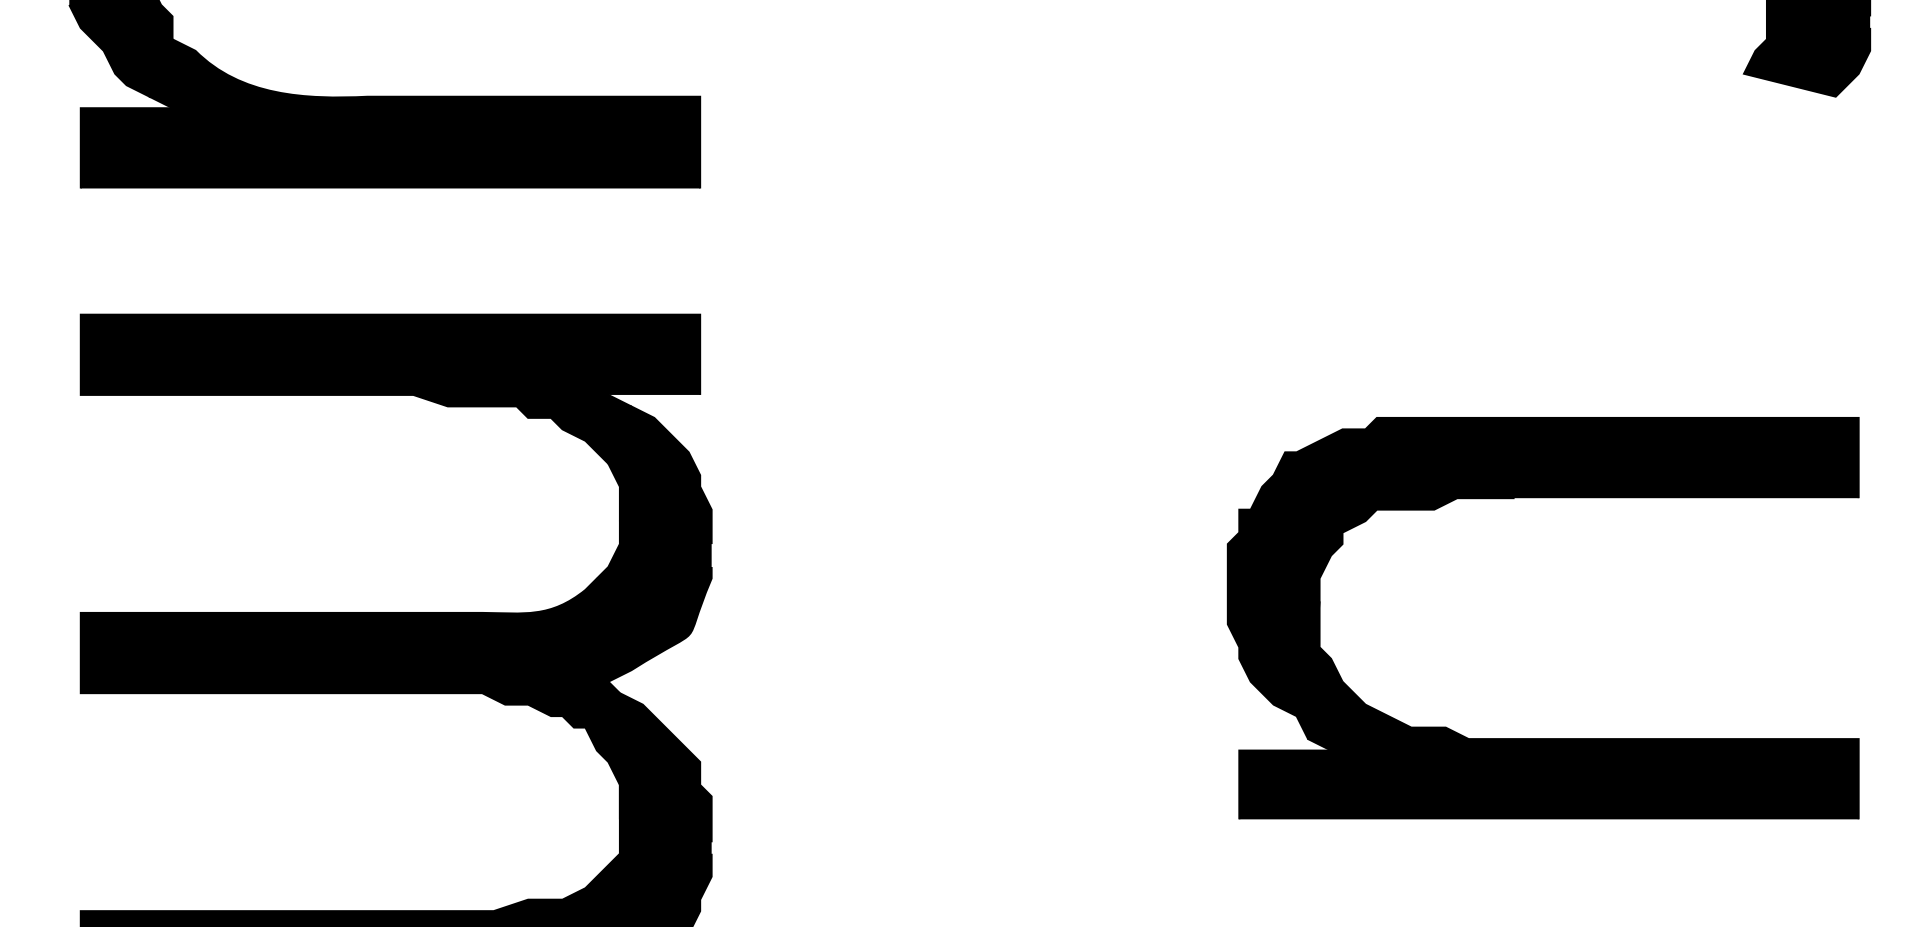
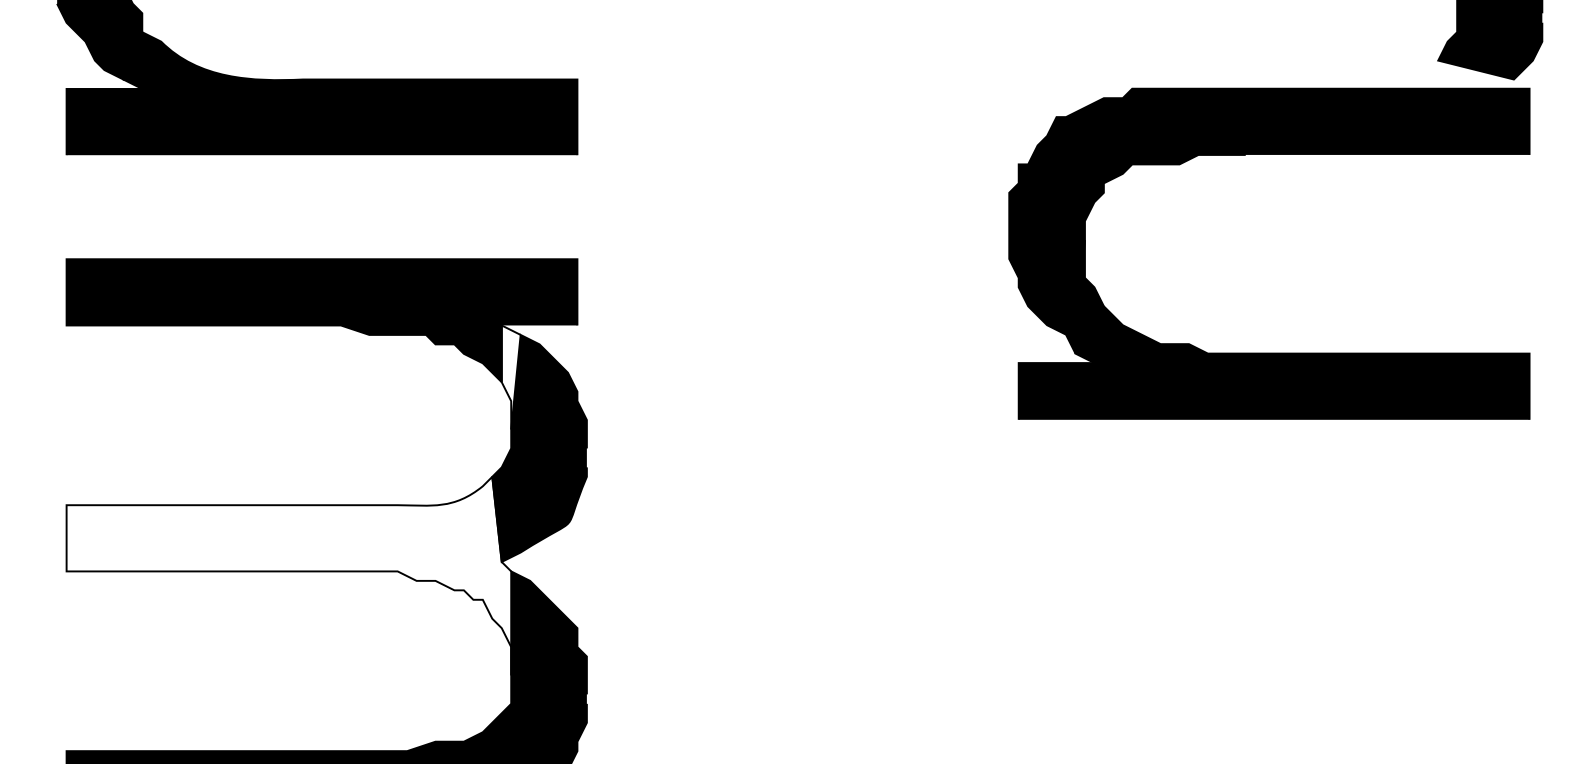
fill: (619, 457) -> (510, 377), removed
part: (1542, 498) -> (1268, 155), moved
fill: (349, 698) -> (288, 575), removed

